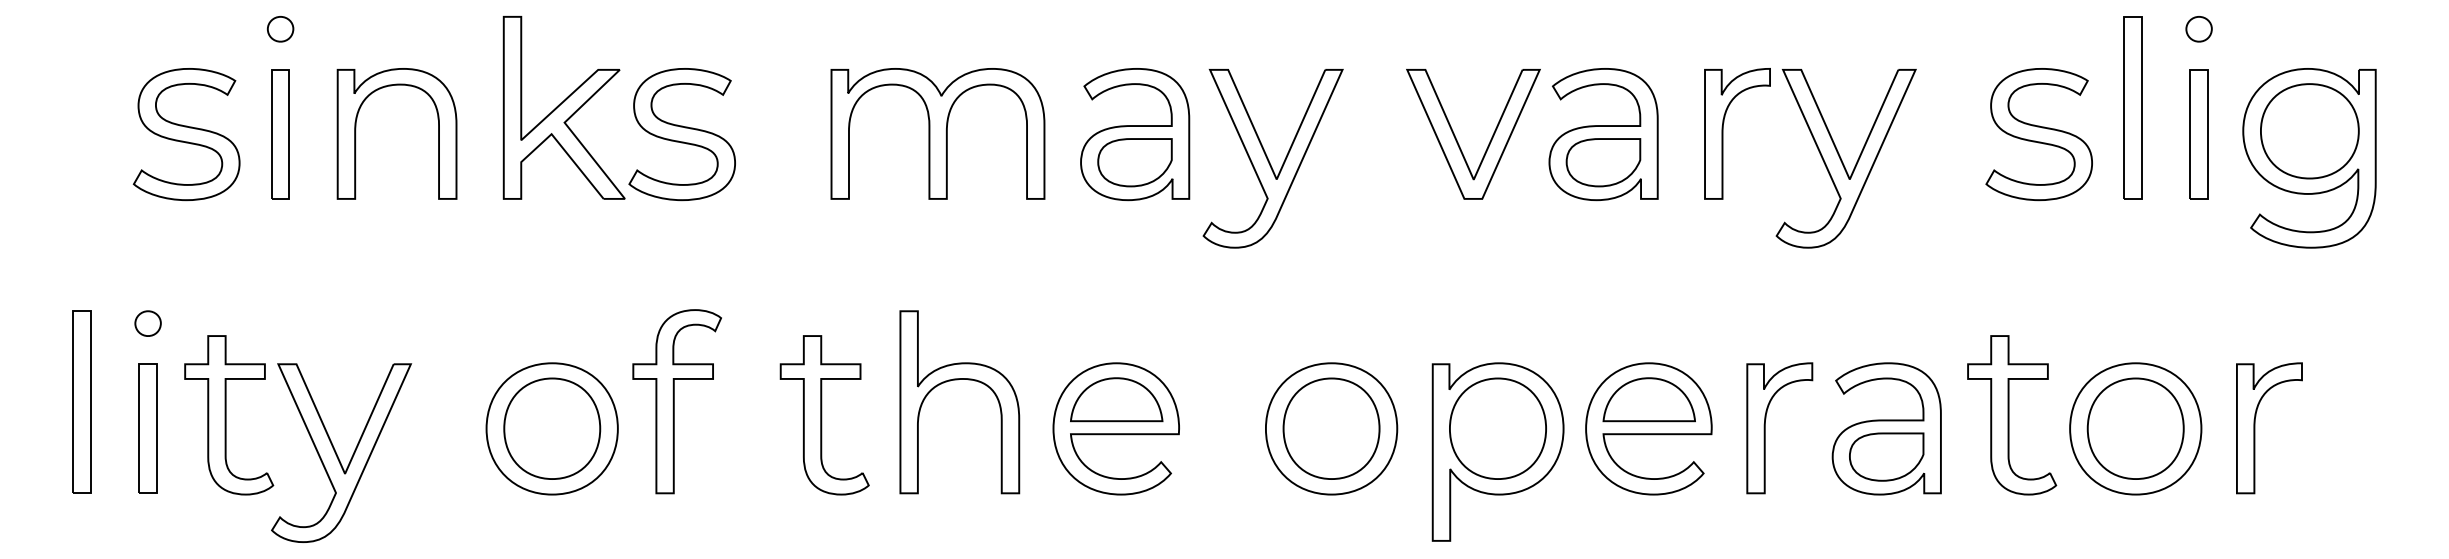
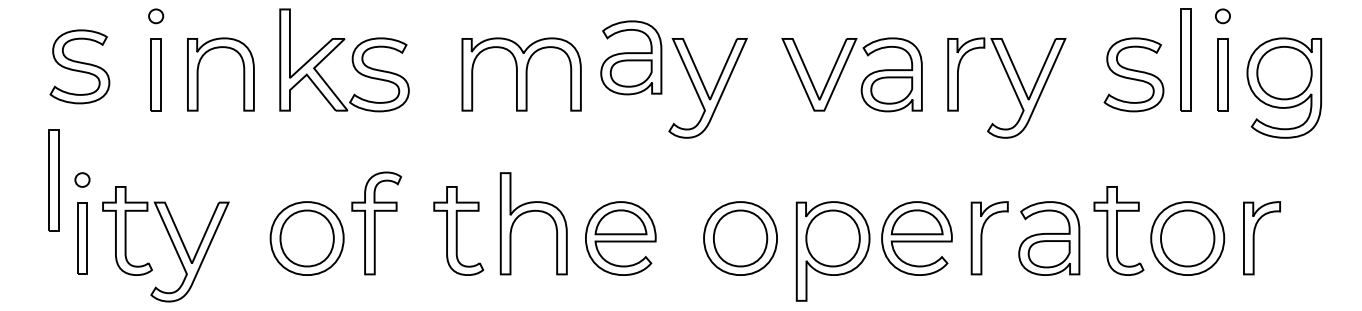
part: (185, 133) -> (79, 66), moved
part: (1135, 133) -> (631, 57), moved
part: (81, 401) -> (53, 180), moved

